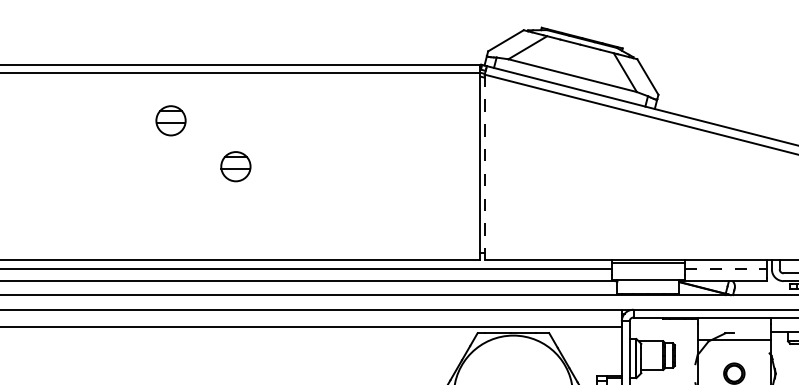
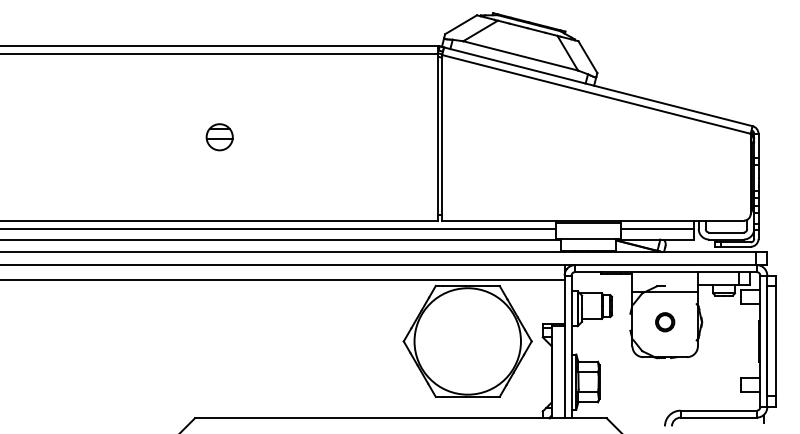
part: (170, 121) -> (161, 96), removed
line: (485, 166) -> (442, 137), dashed -> solid
line: (726, 269) -> (658, 229), dashed -> solid

